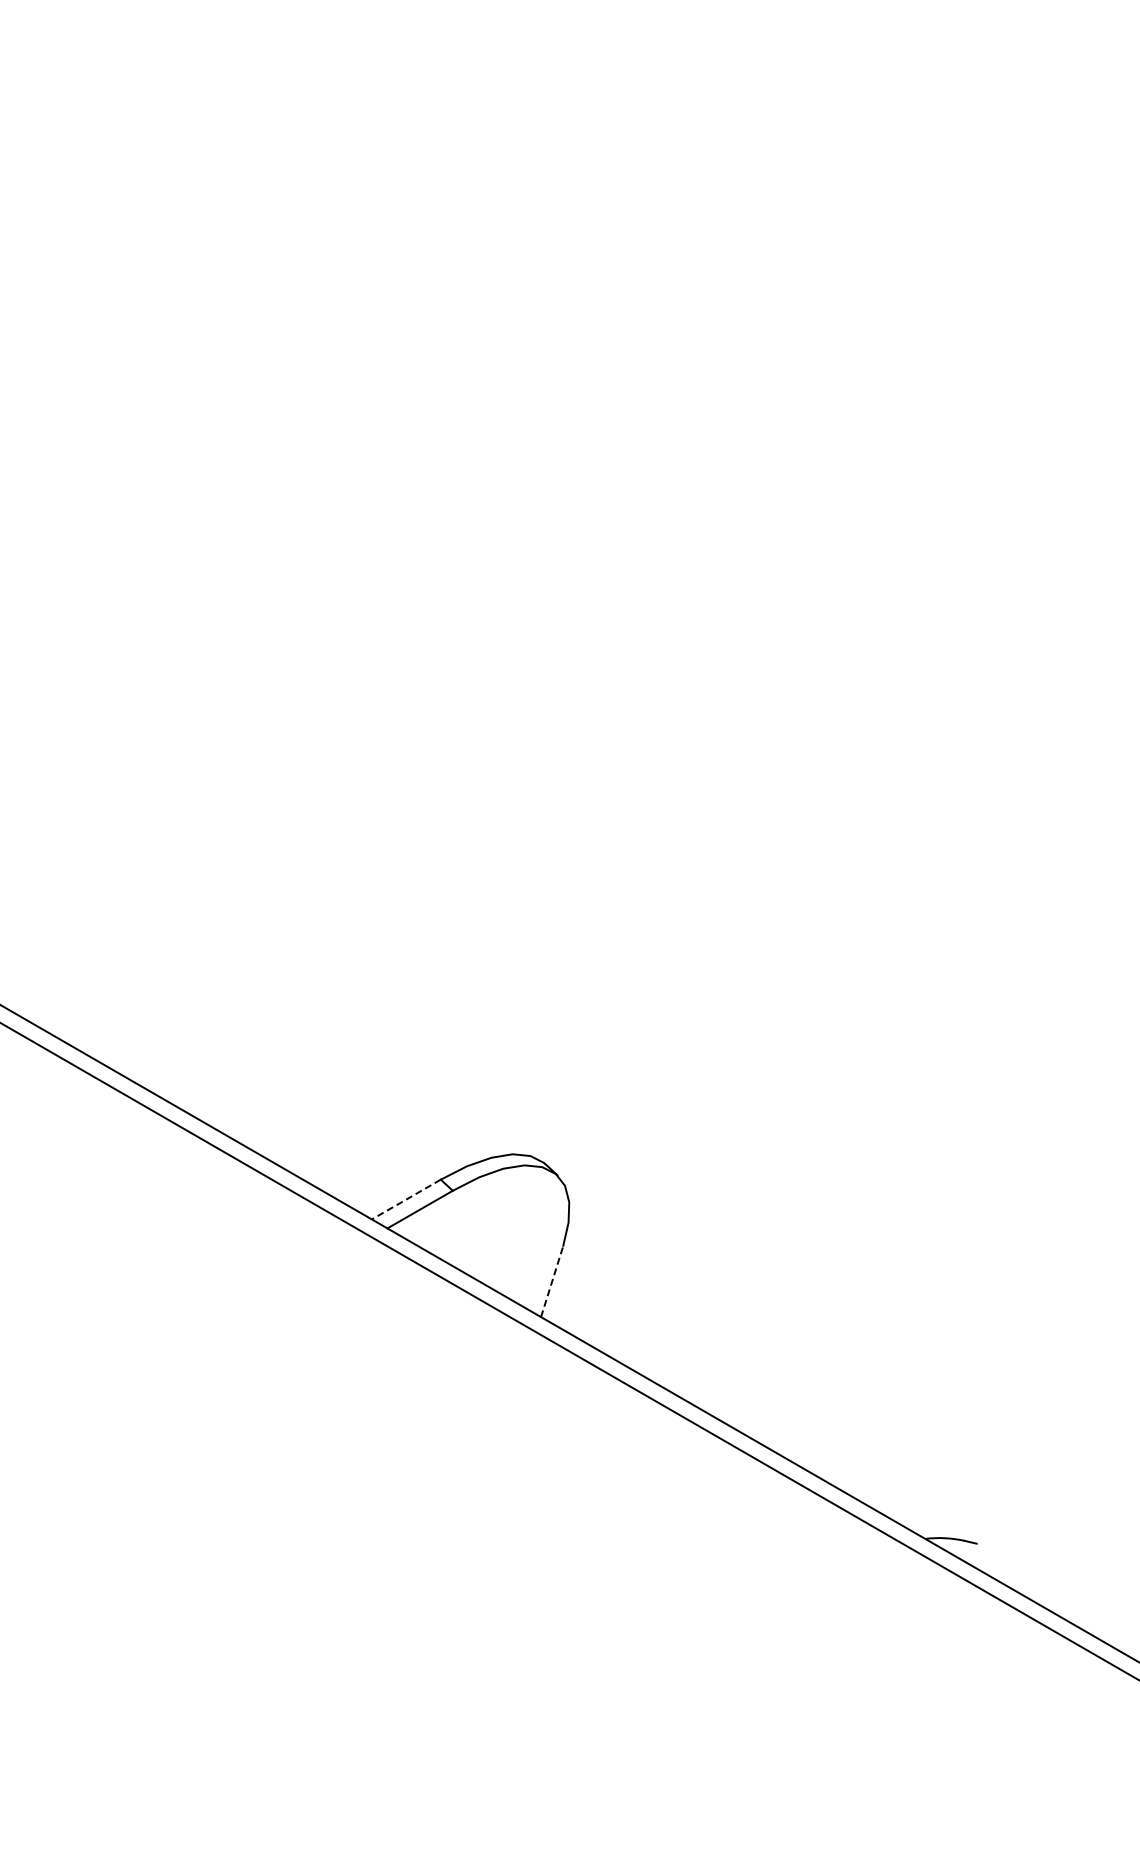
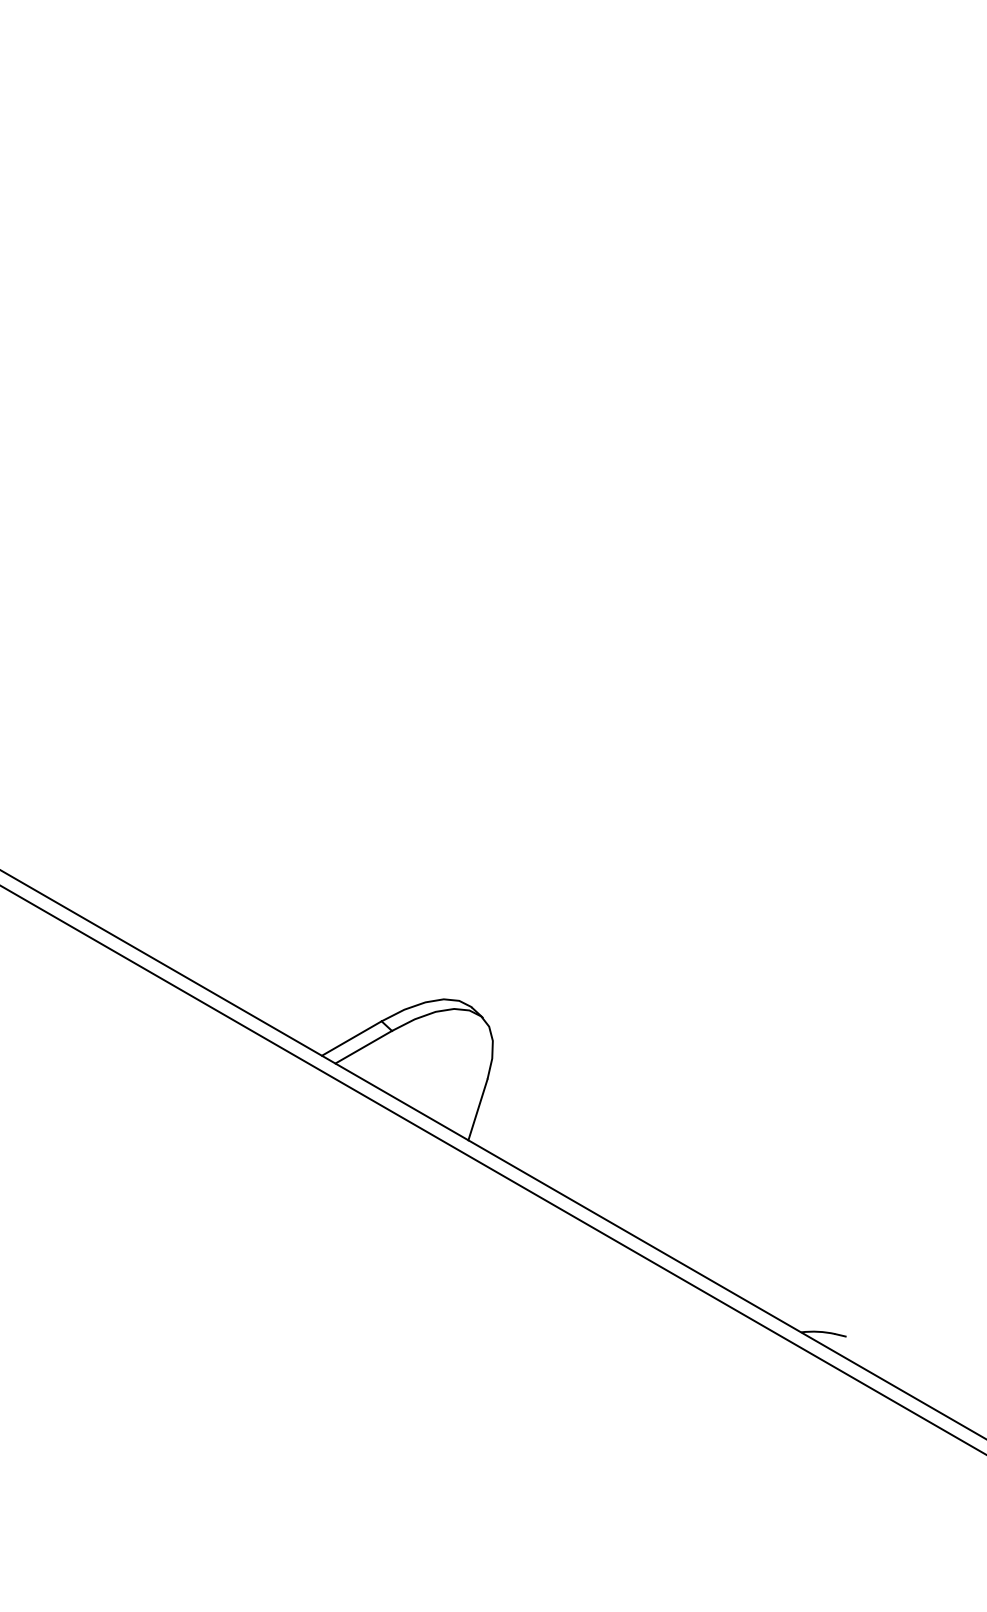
line: (406, 1199) -> (351, 1038), dashed -> solid
line: (552, 1281) -> (478, 1109), dashed -> solid

